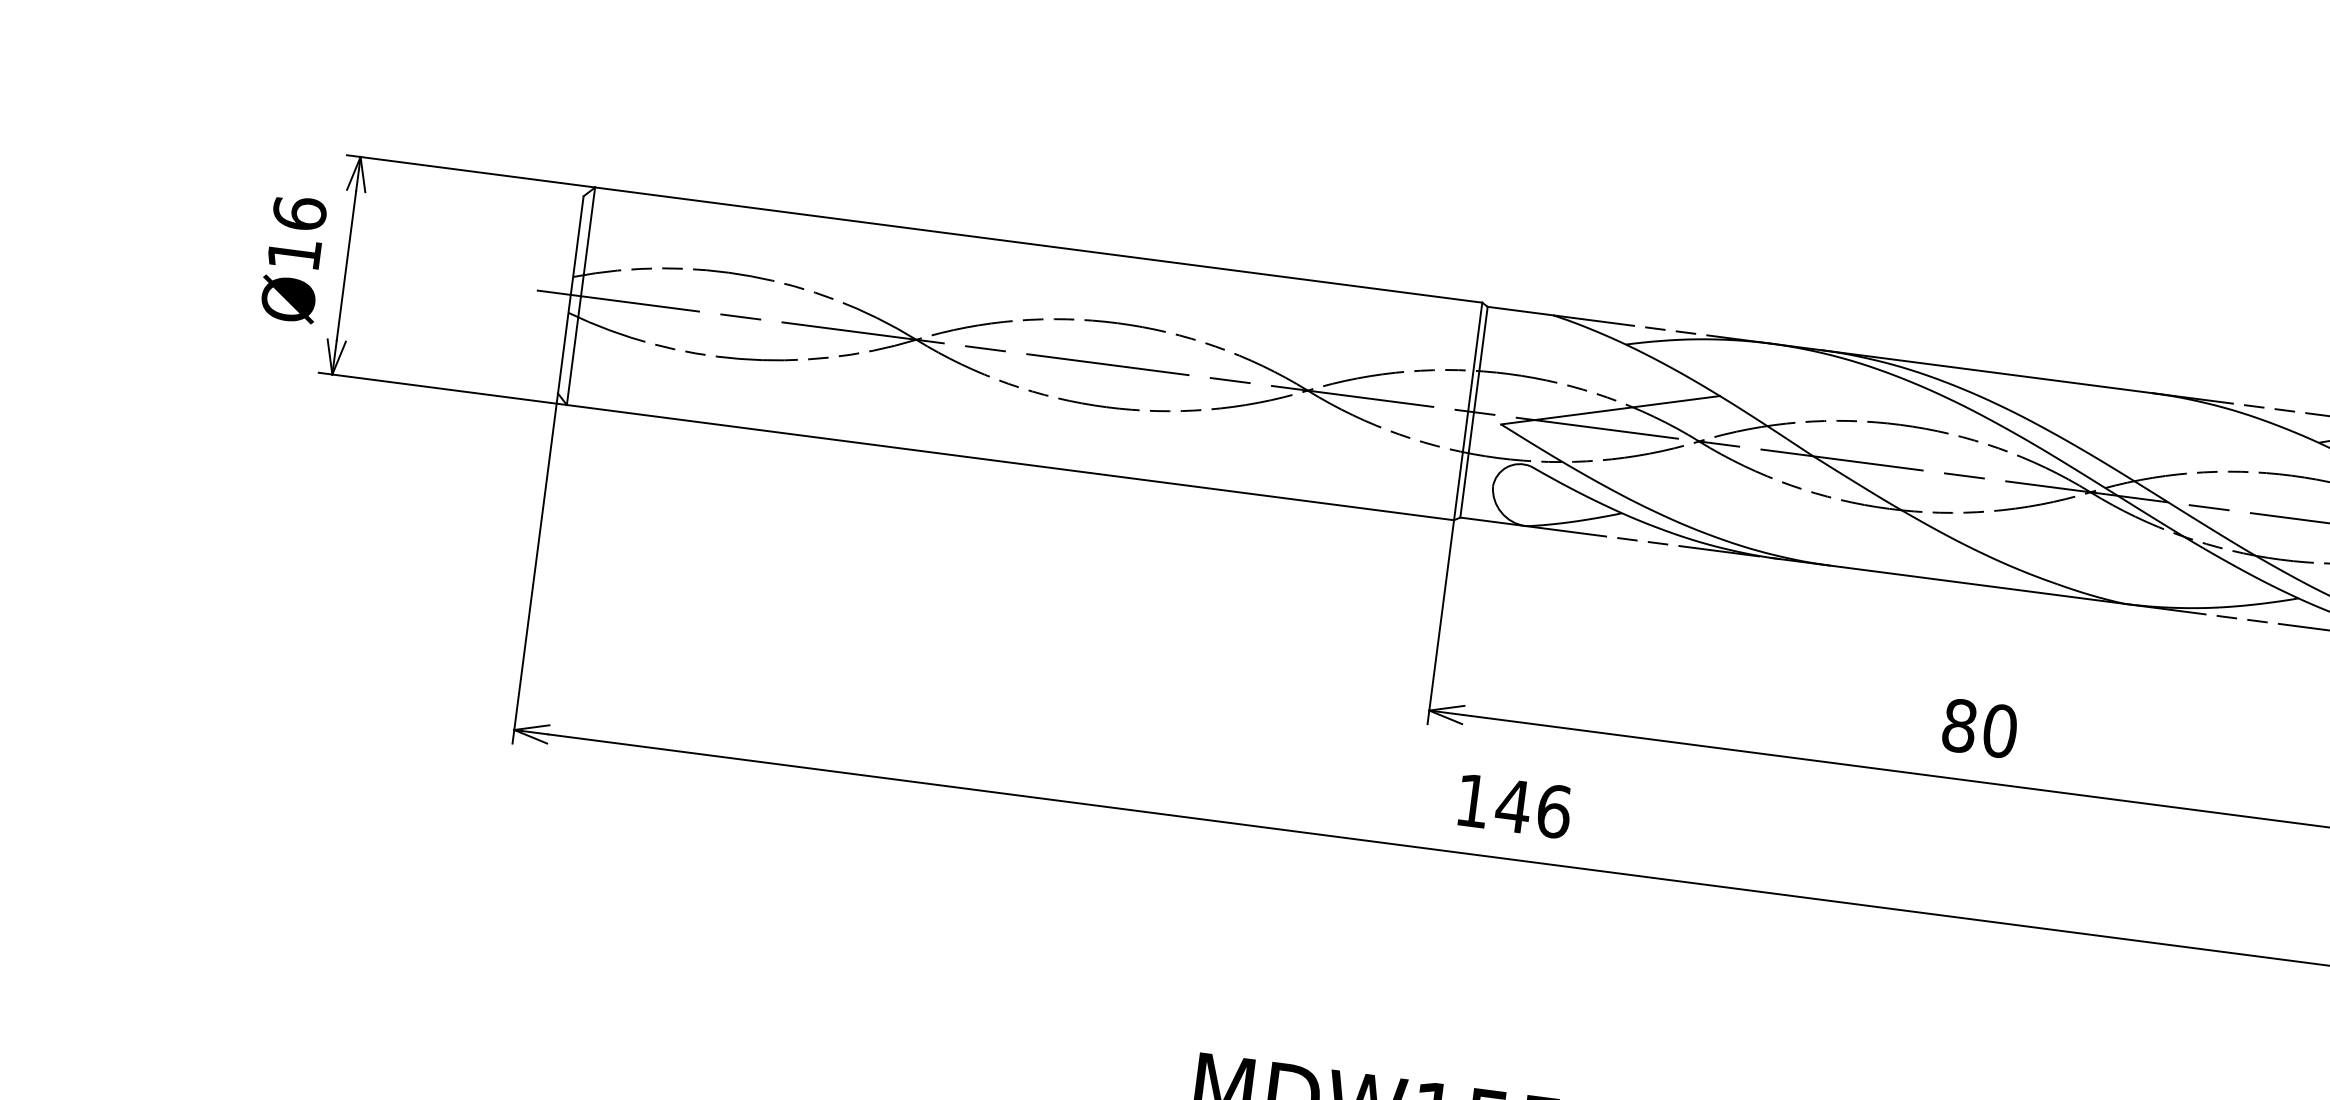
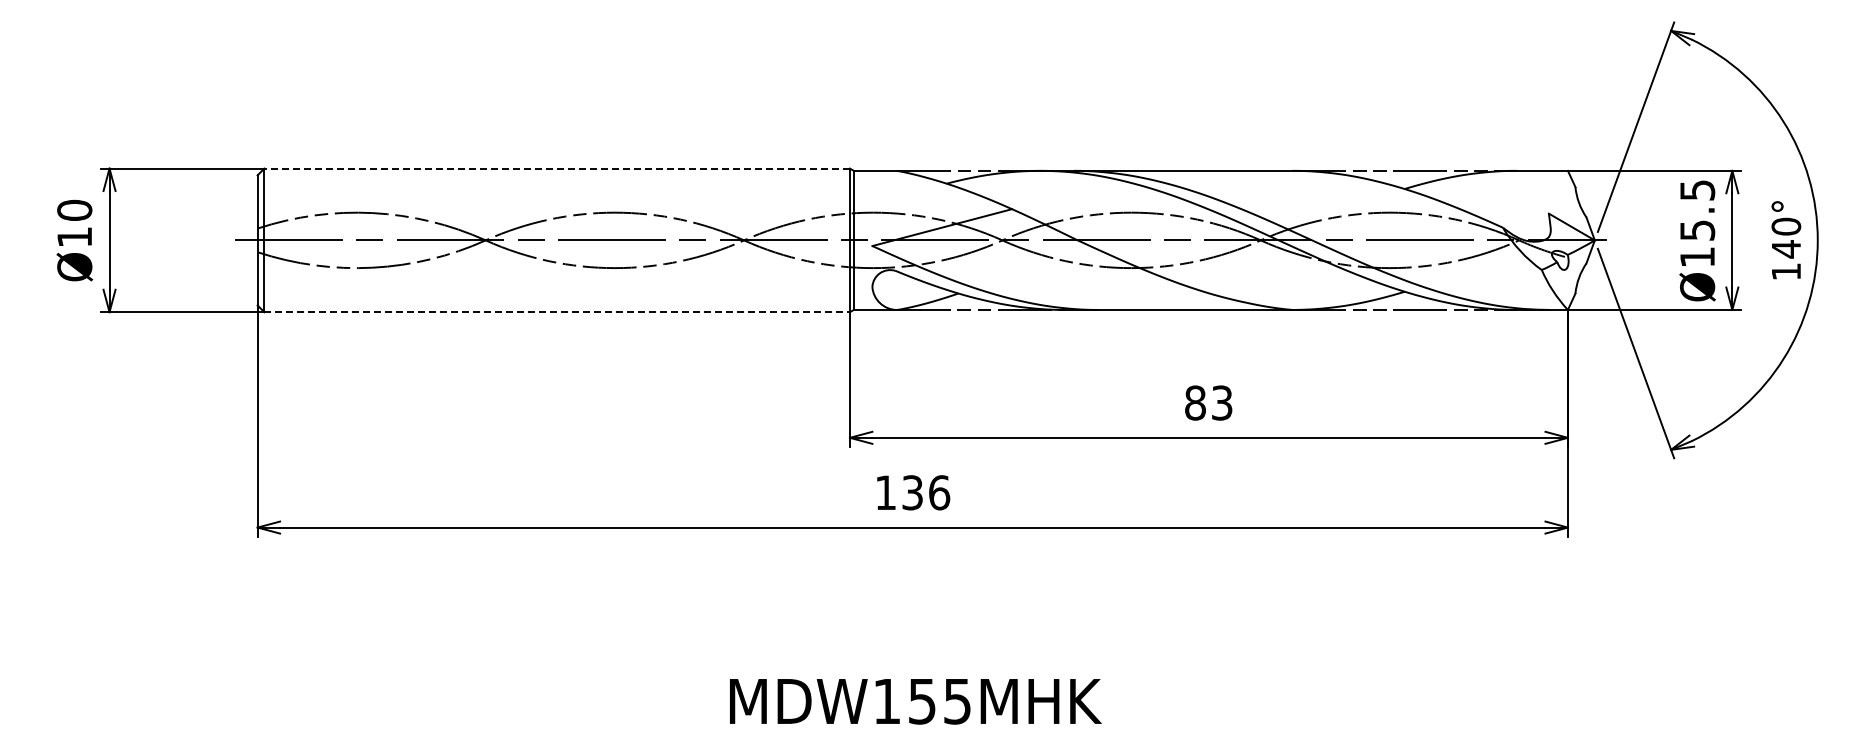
text: (299, 212) -> (74, 209), Ø16 -> Ø10
line: (1039, 244) -> (557, 168), solid -> dashed
line: (1010, 463) -> (557, 312), solid -> dashed
text: (1999, 730) -> (1221, 402), 80 -> 83
text: (1513, 805) -> (912, 492), 146 -> 136

